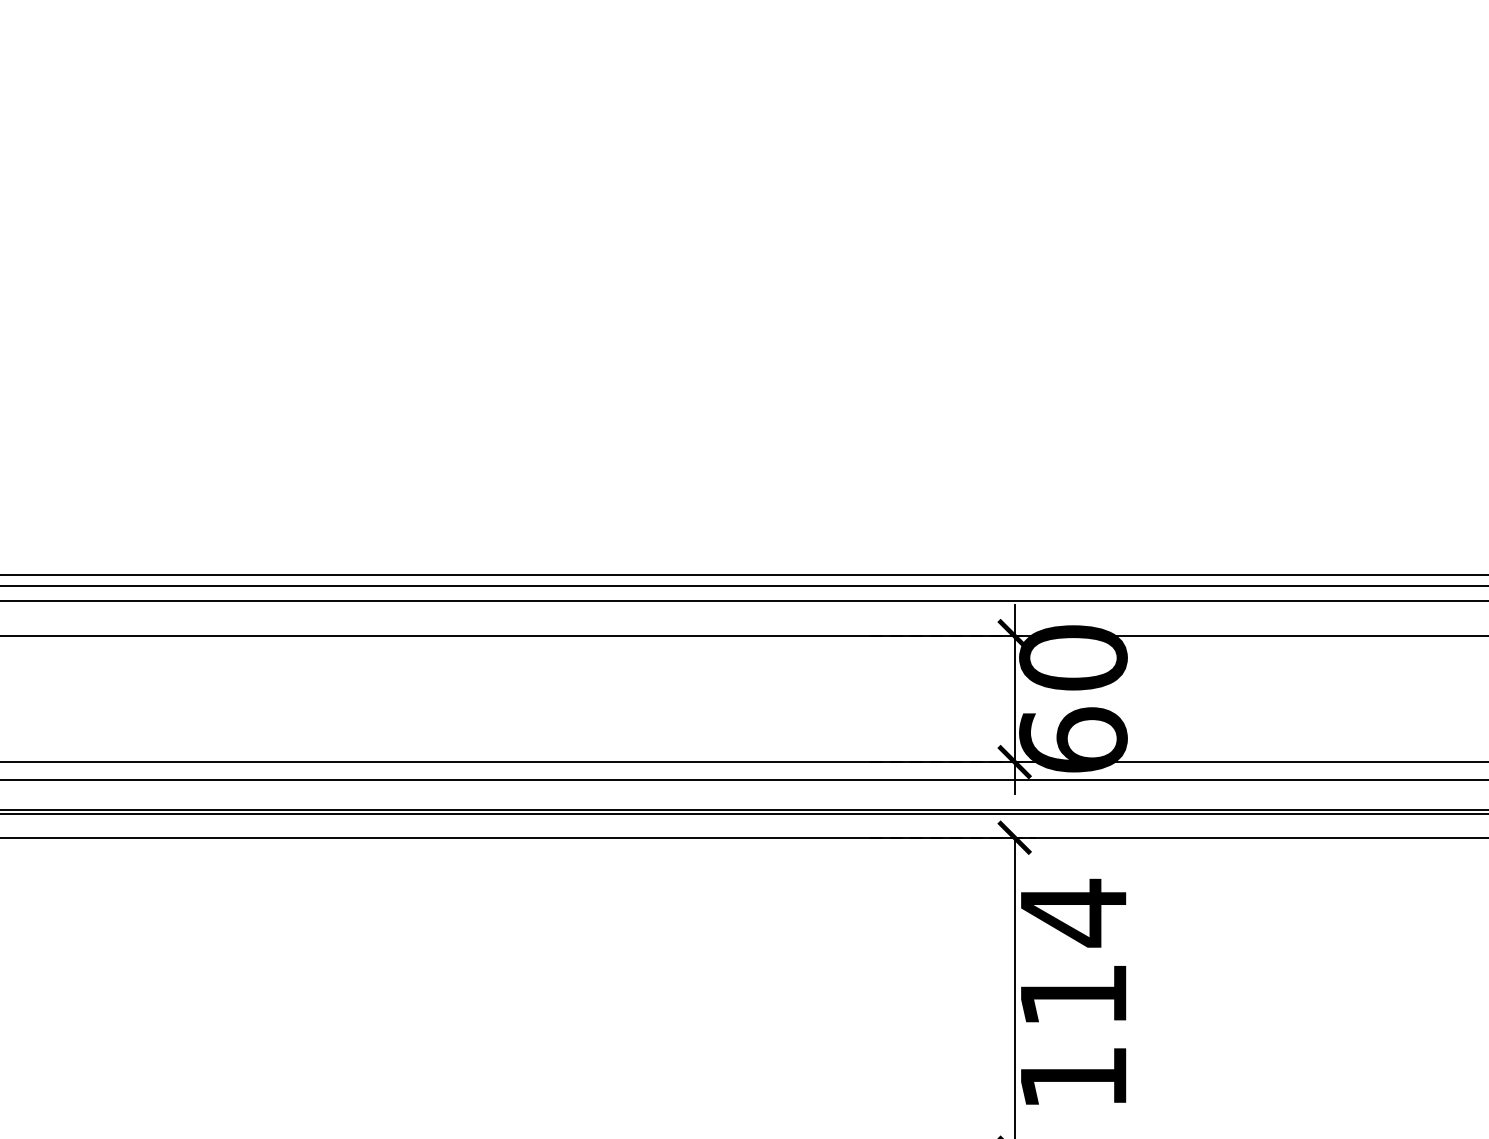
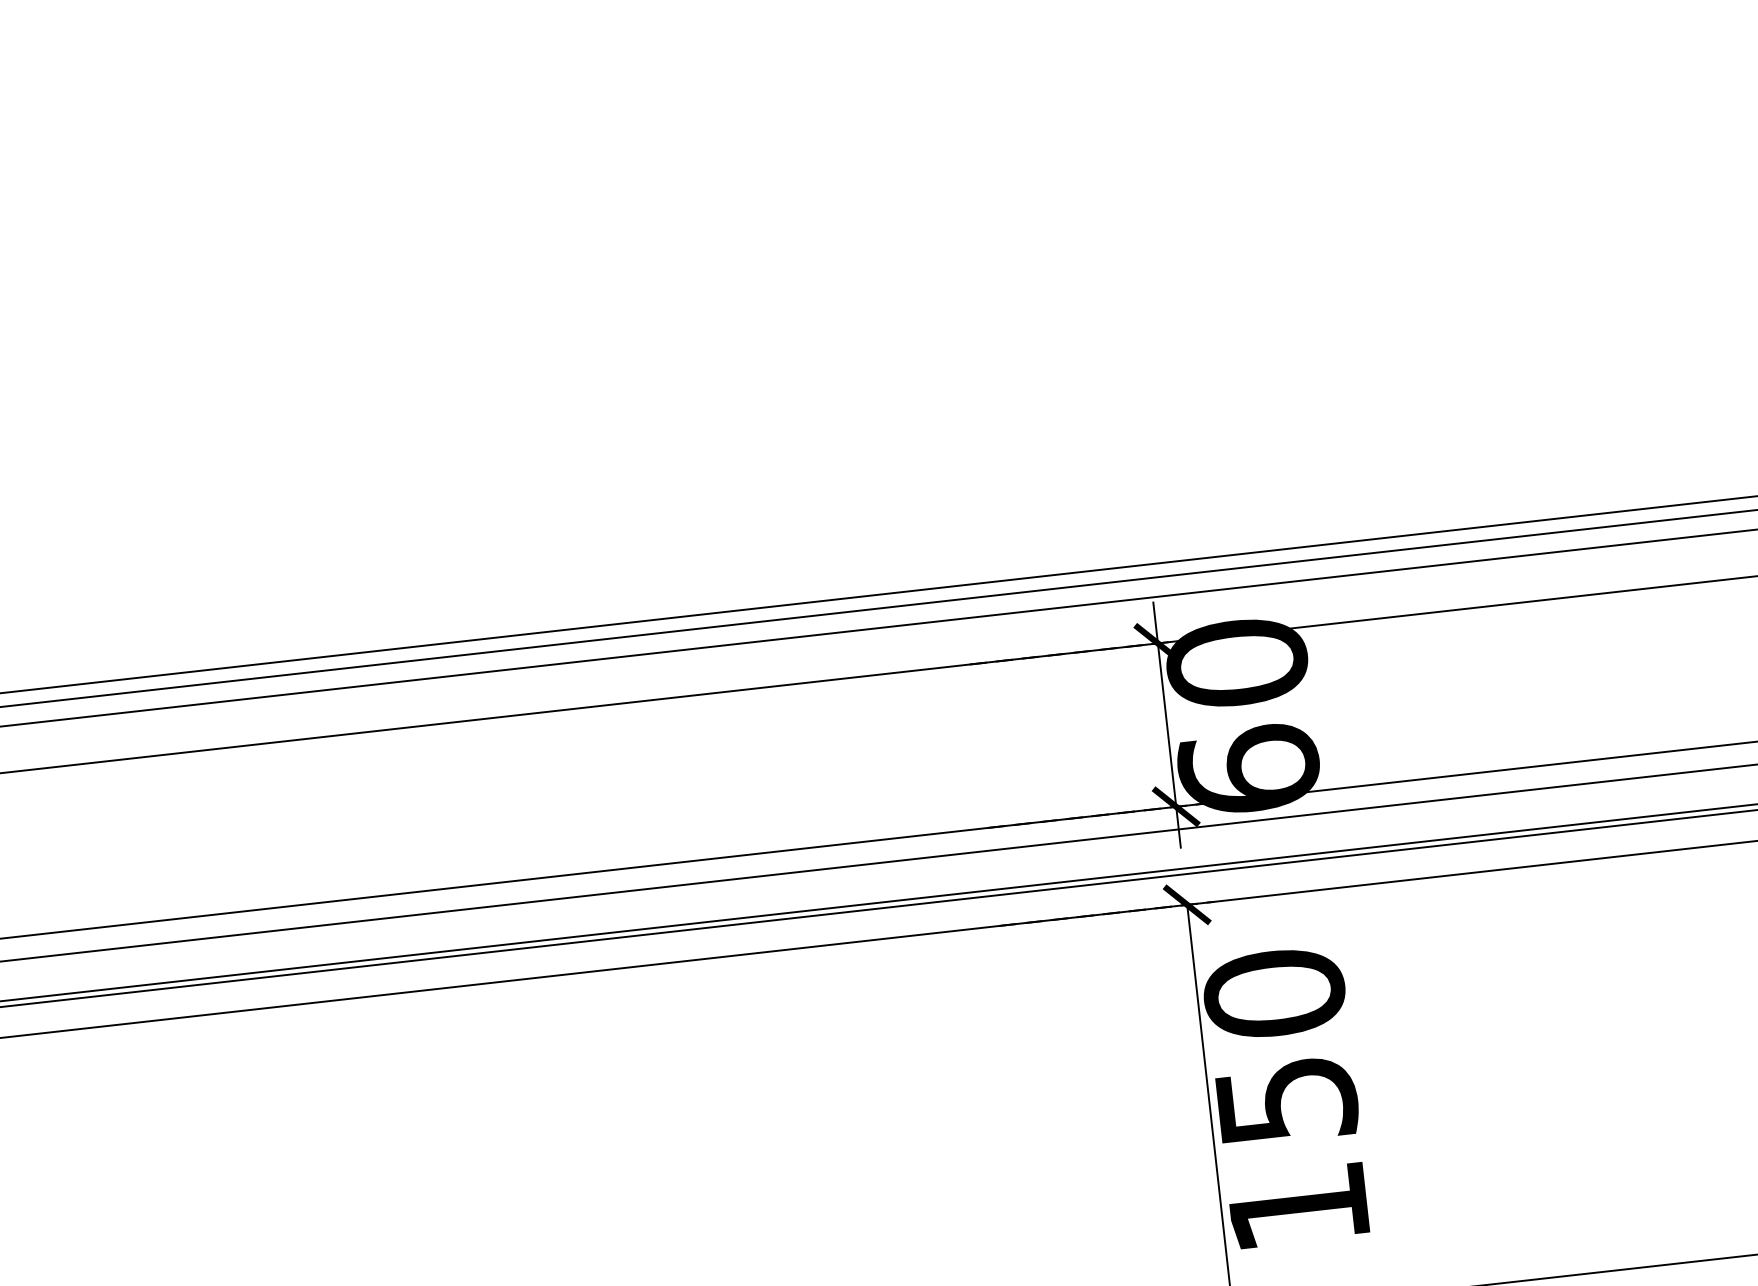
text: (1073, 952) -> (1280, 1045), 114 -> 150

